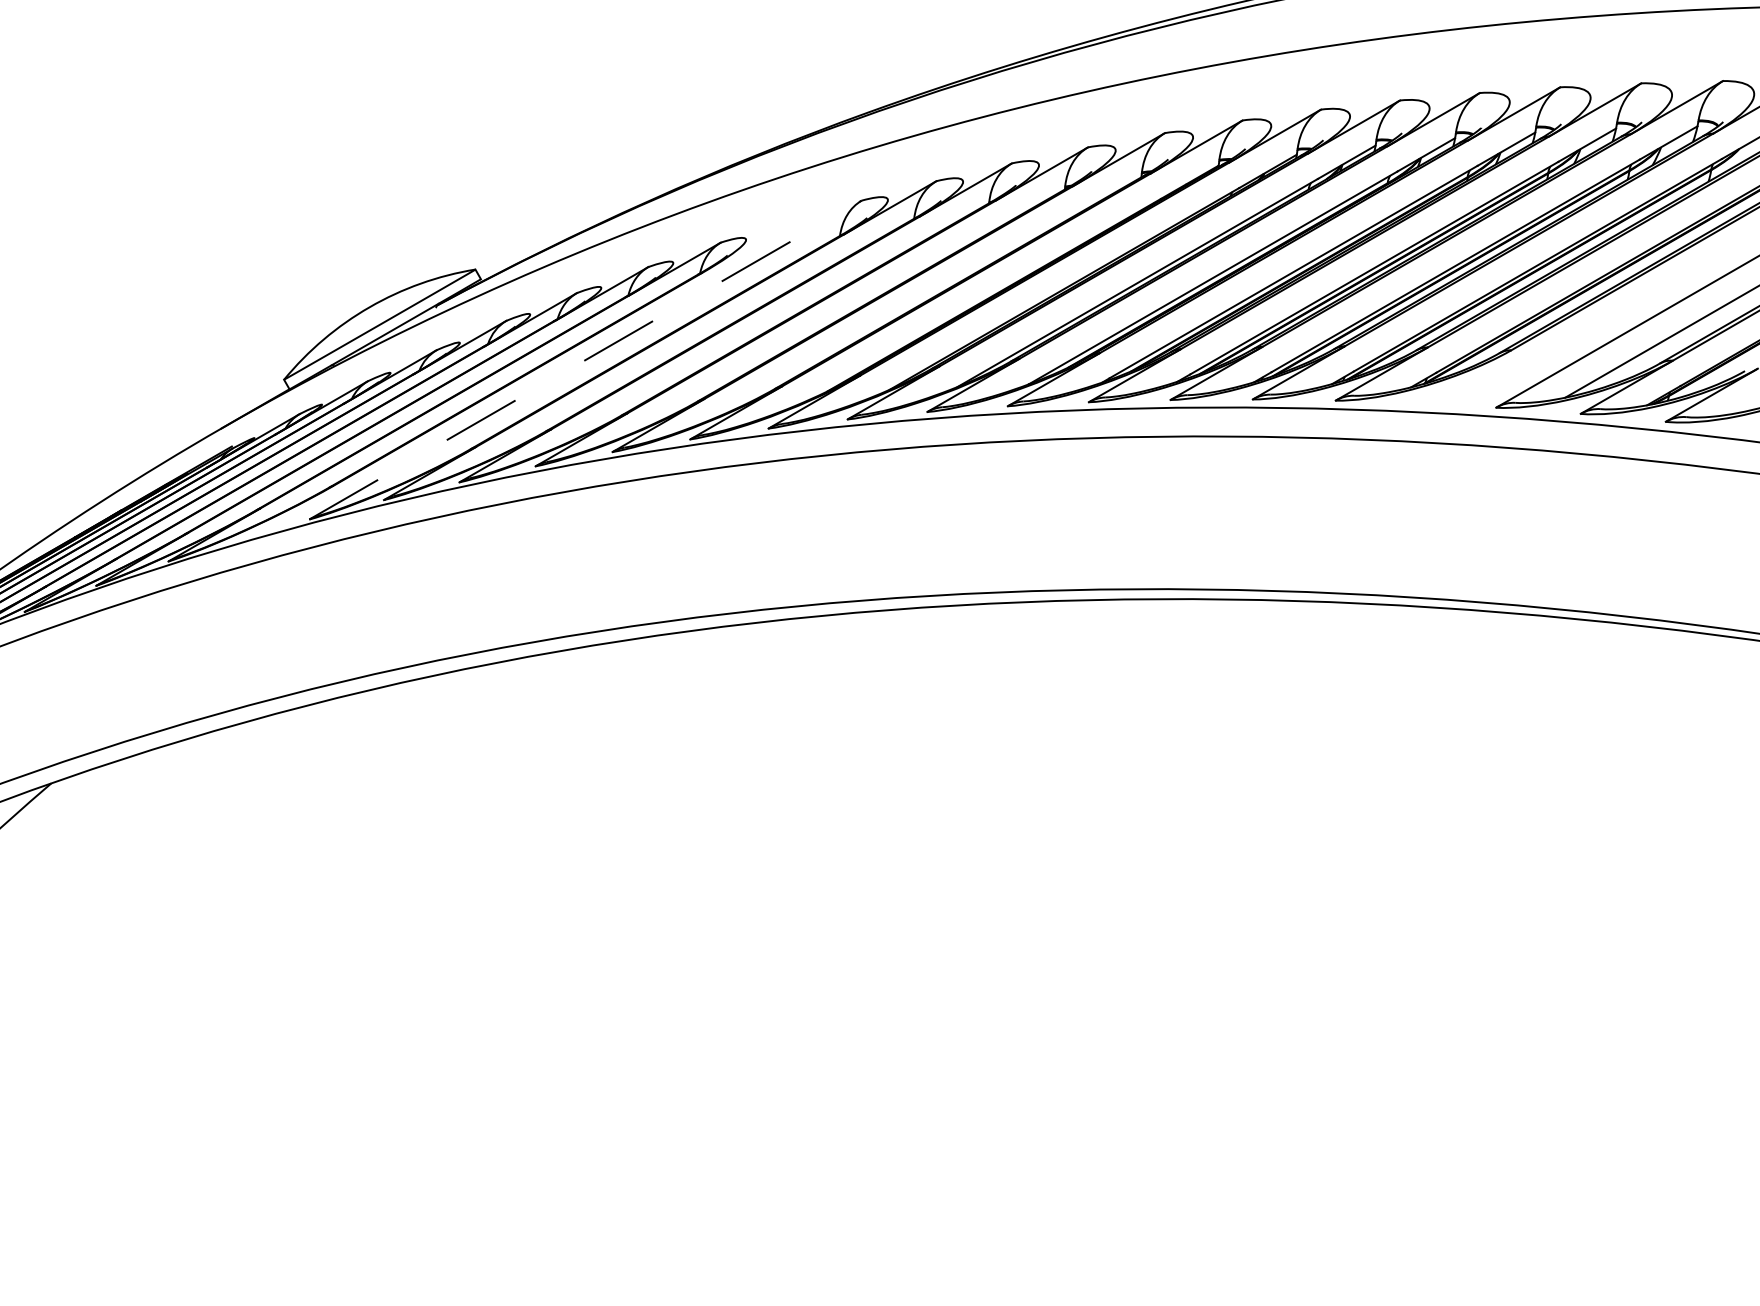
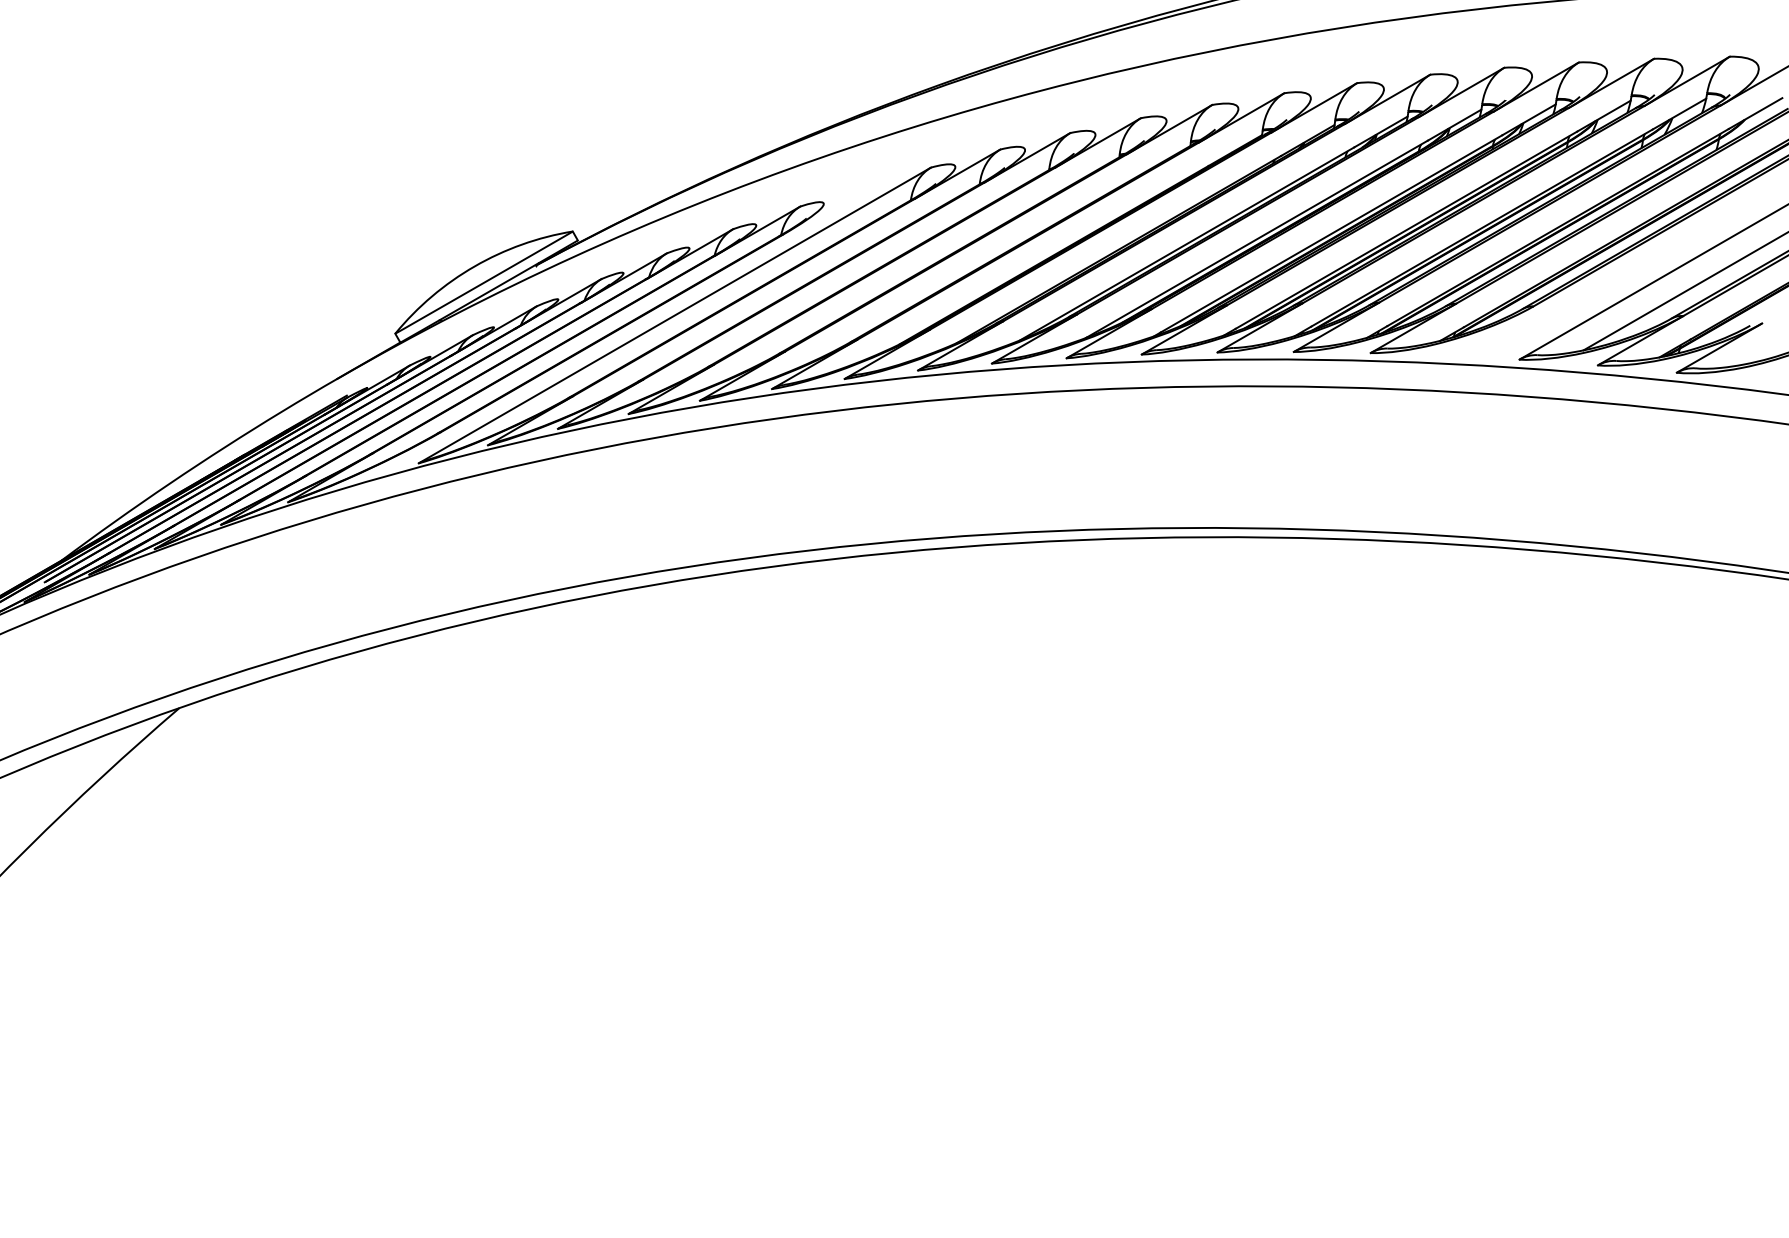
line: (585, 360) -> (674, 315), dashed -> solid

